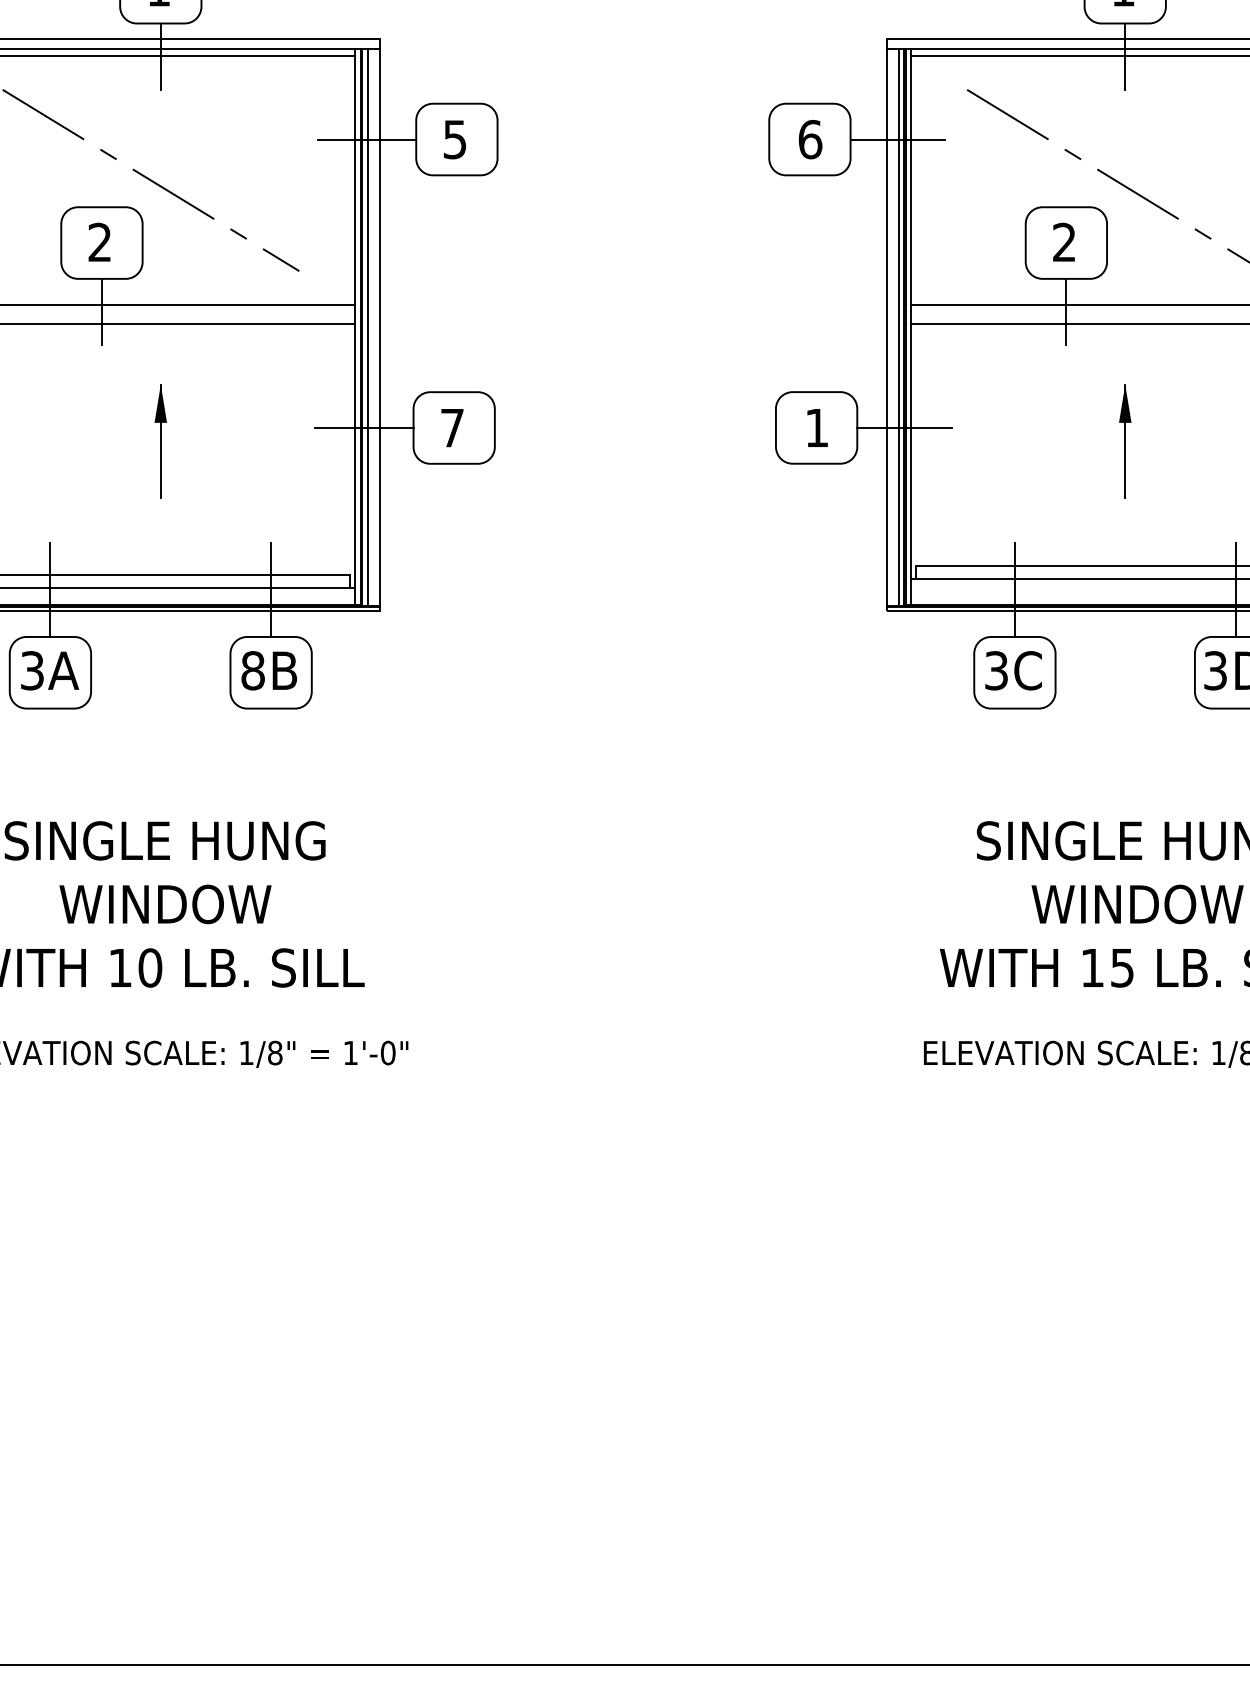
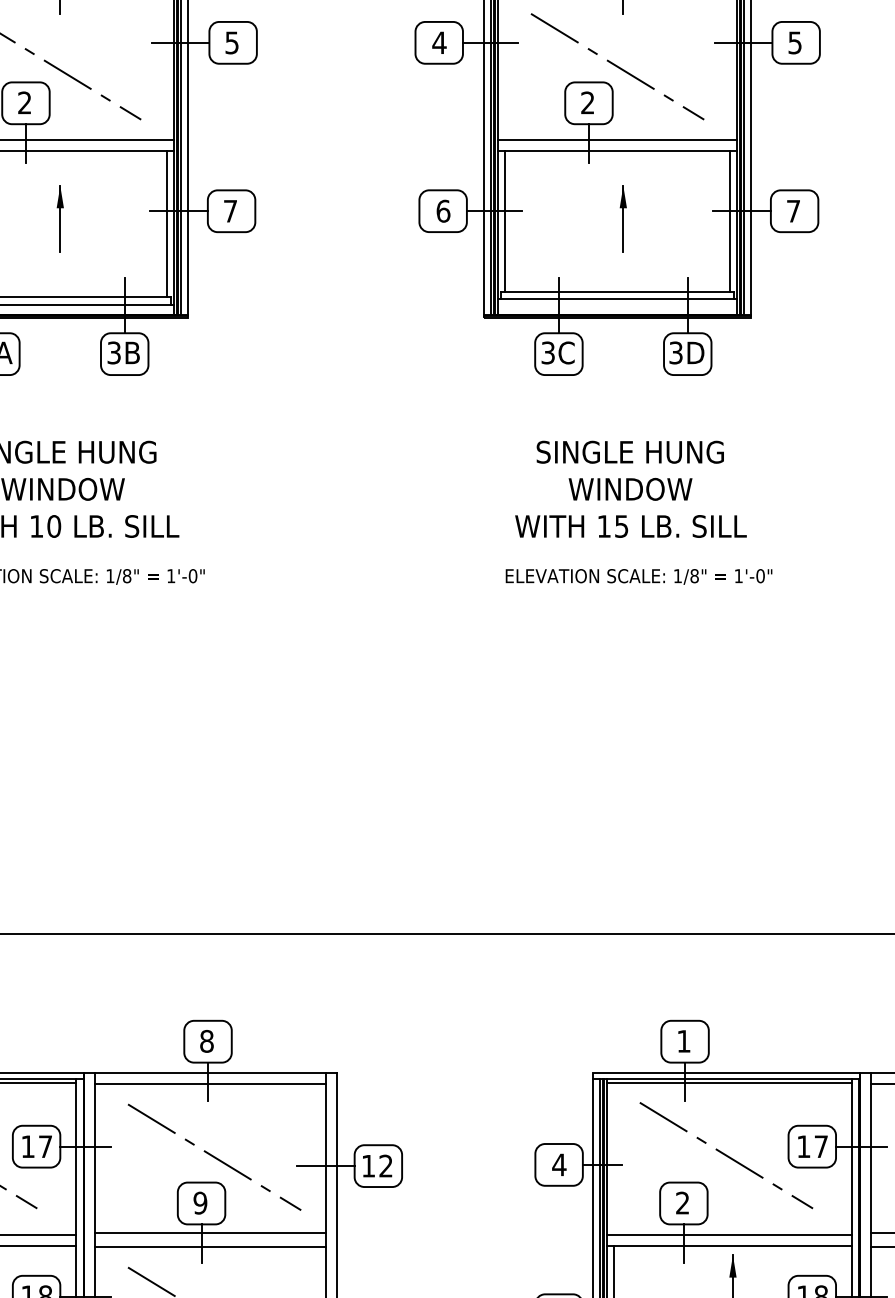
text: (810, 138) -> (439, 42), 6 -> 4
text: (817, 426) -> (443, 210), 1 -> 6
line: (921, 443) -> (504, 220), added
line: (344, 448) -> (167, 223), added
text: (253, 669) -> (114, 352), 8B -> 3B

